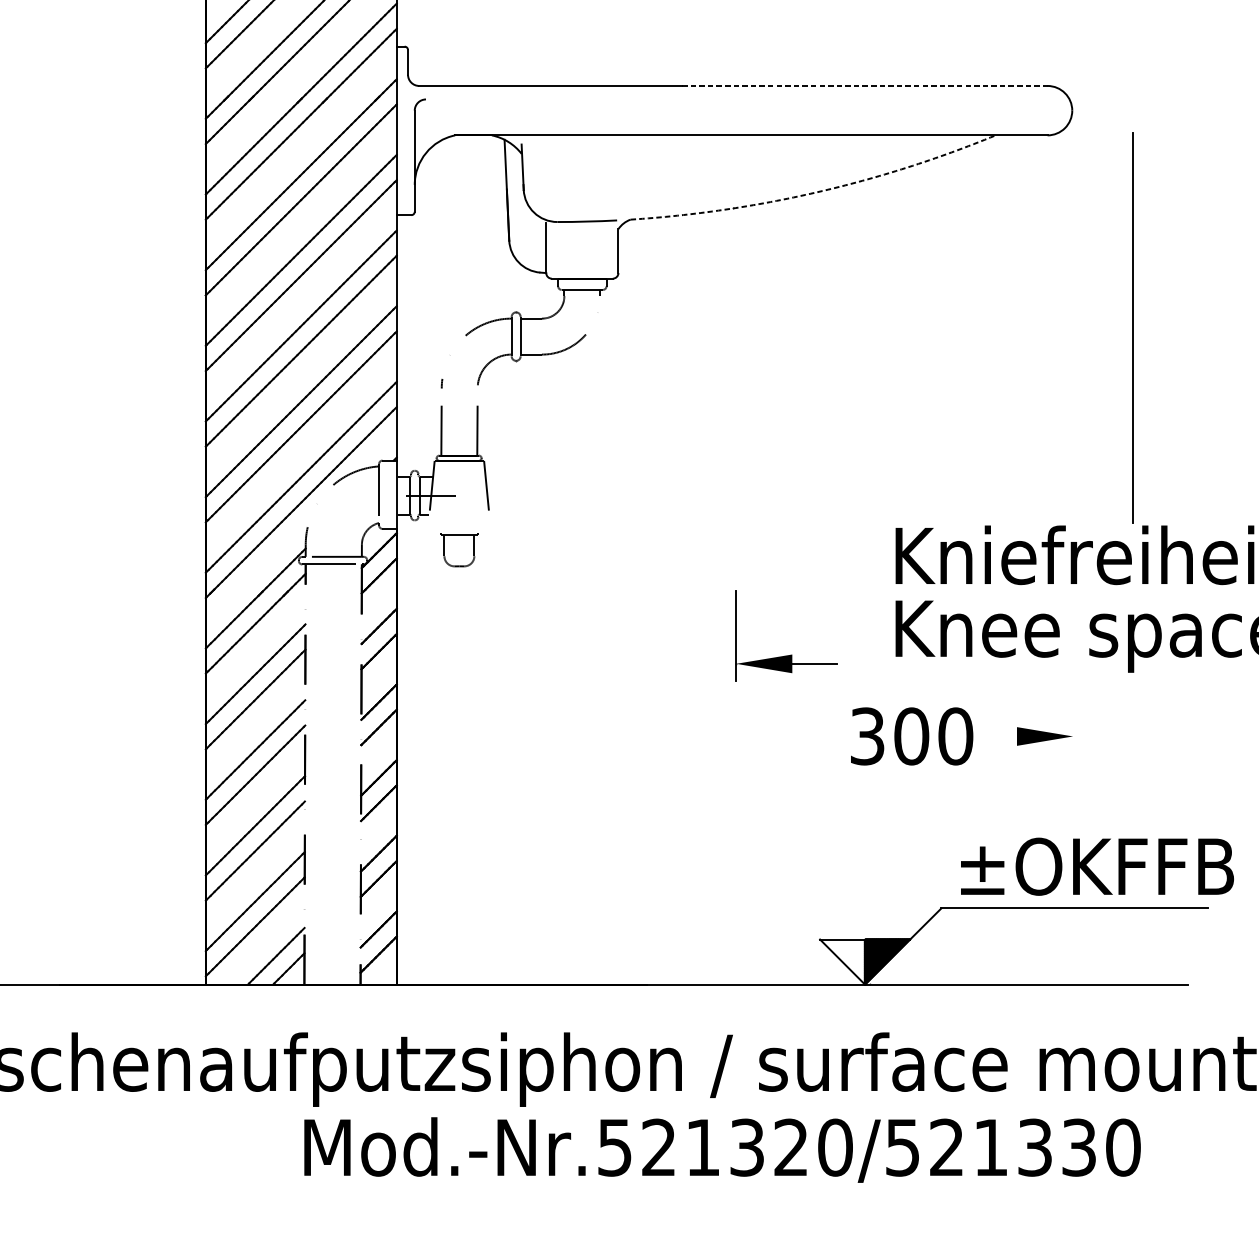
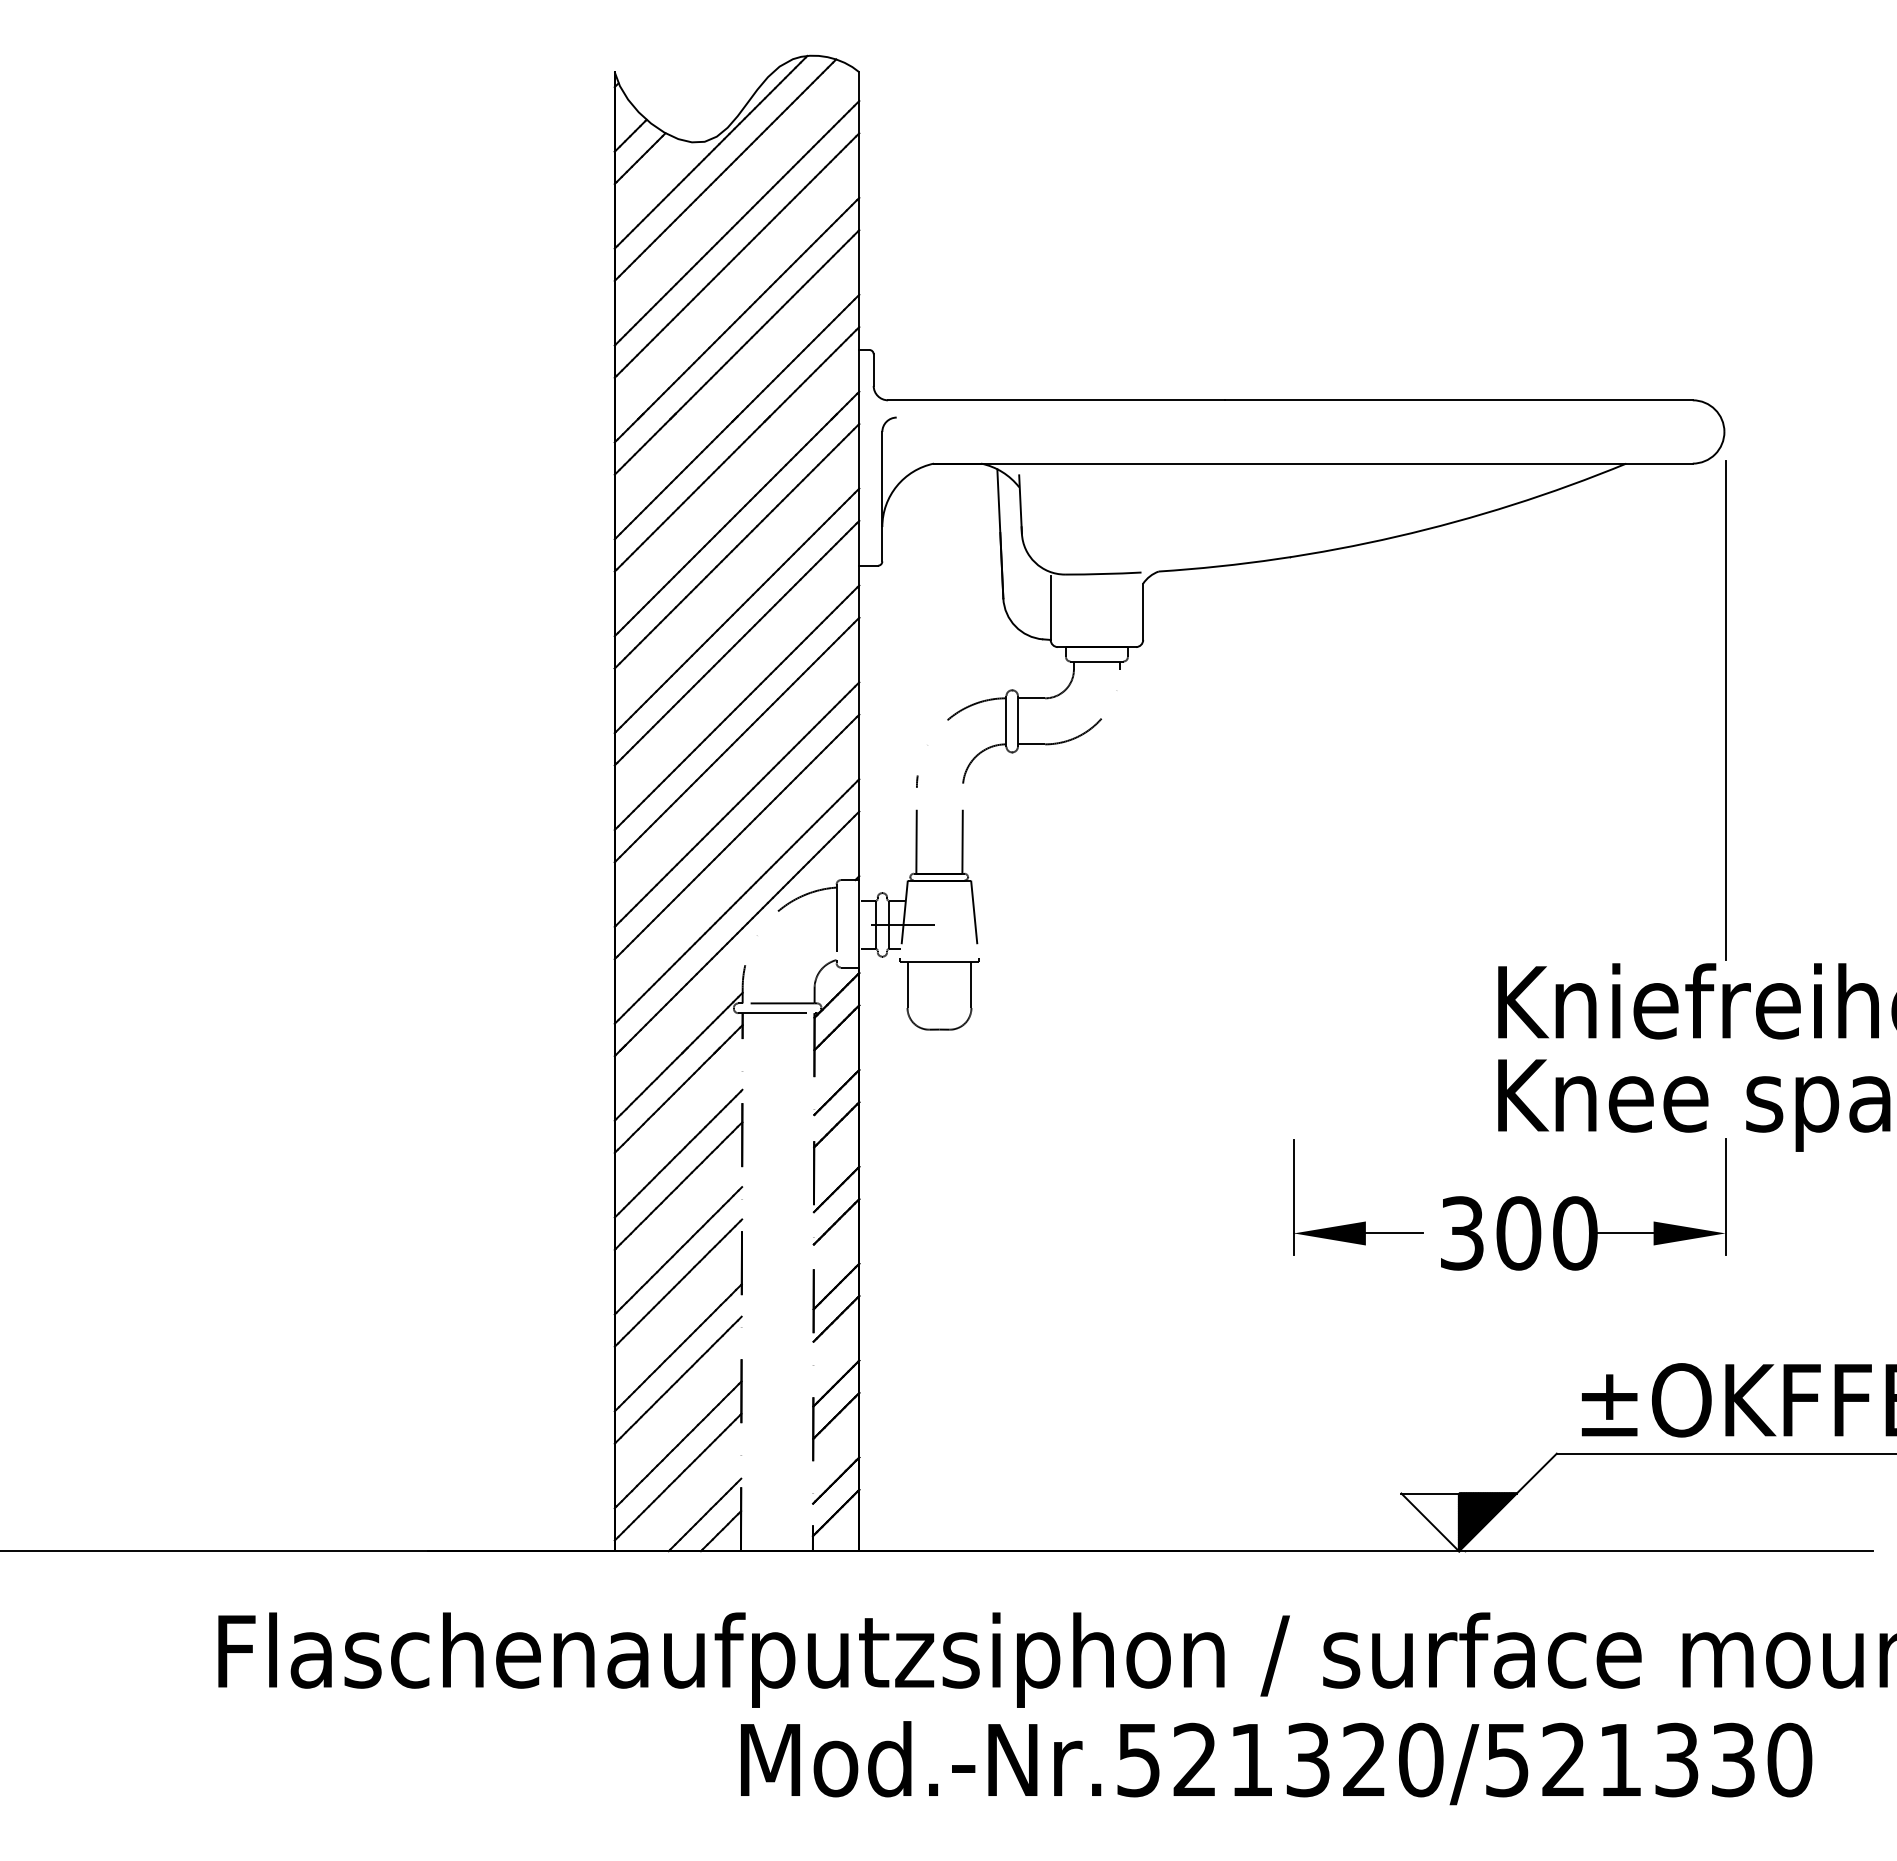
line: (865, 86) -> (1459, 400), dashed -> solid
arc: (816, 192) -> (1396, 536), dashed -> solid
line: (1133, 328) -> (1725, 710), moved
part: (459, 549) -> (939, 994), size x1.67
part: (790, 654) -> (1363, 1221), moved
line: (1073, 707) -> (1725, 1196), added
line: (994, 736) -> (1624, 1233), added

